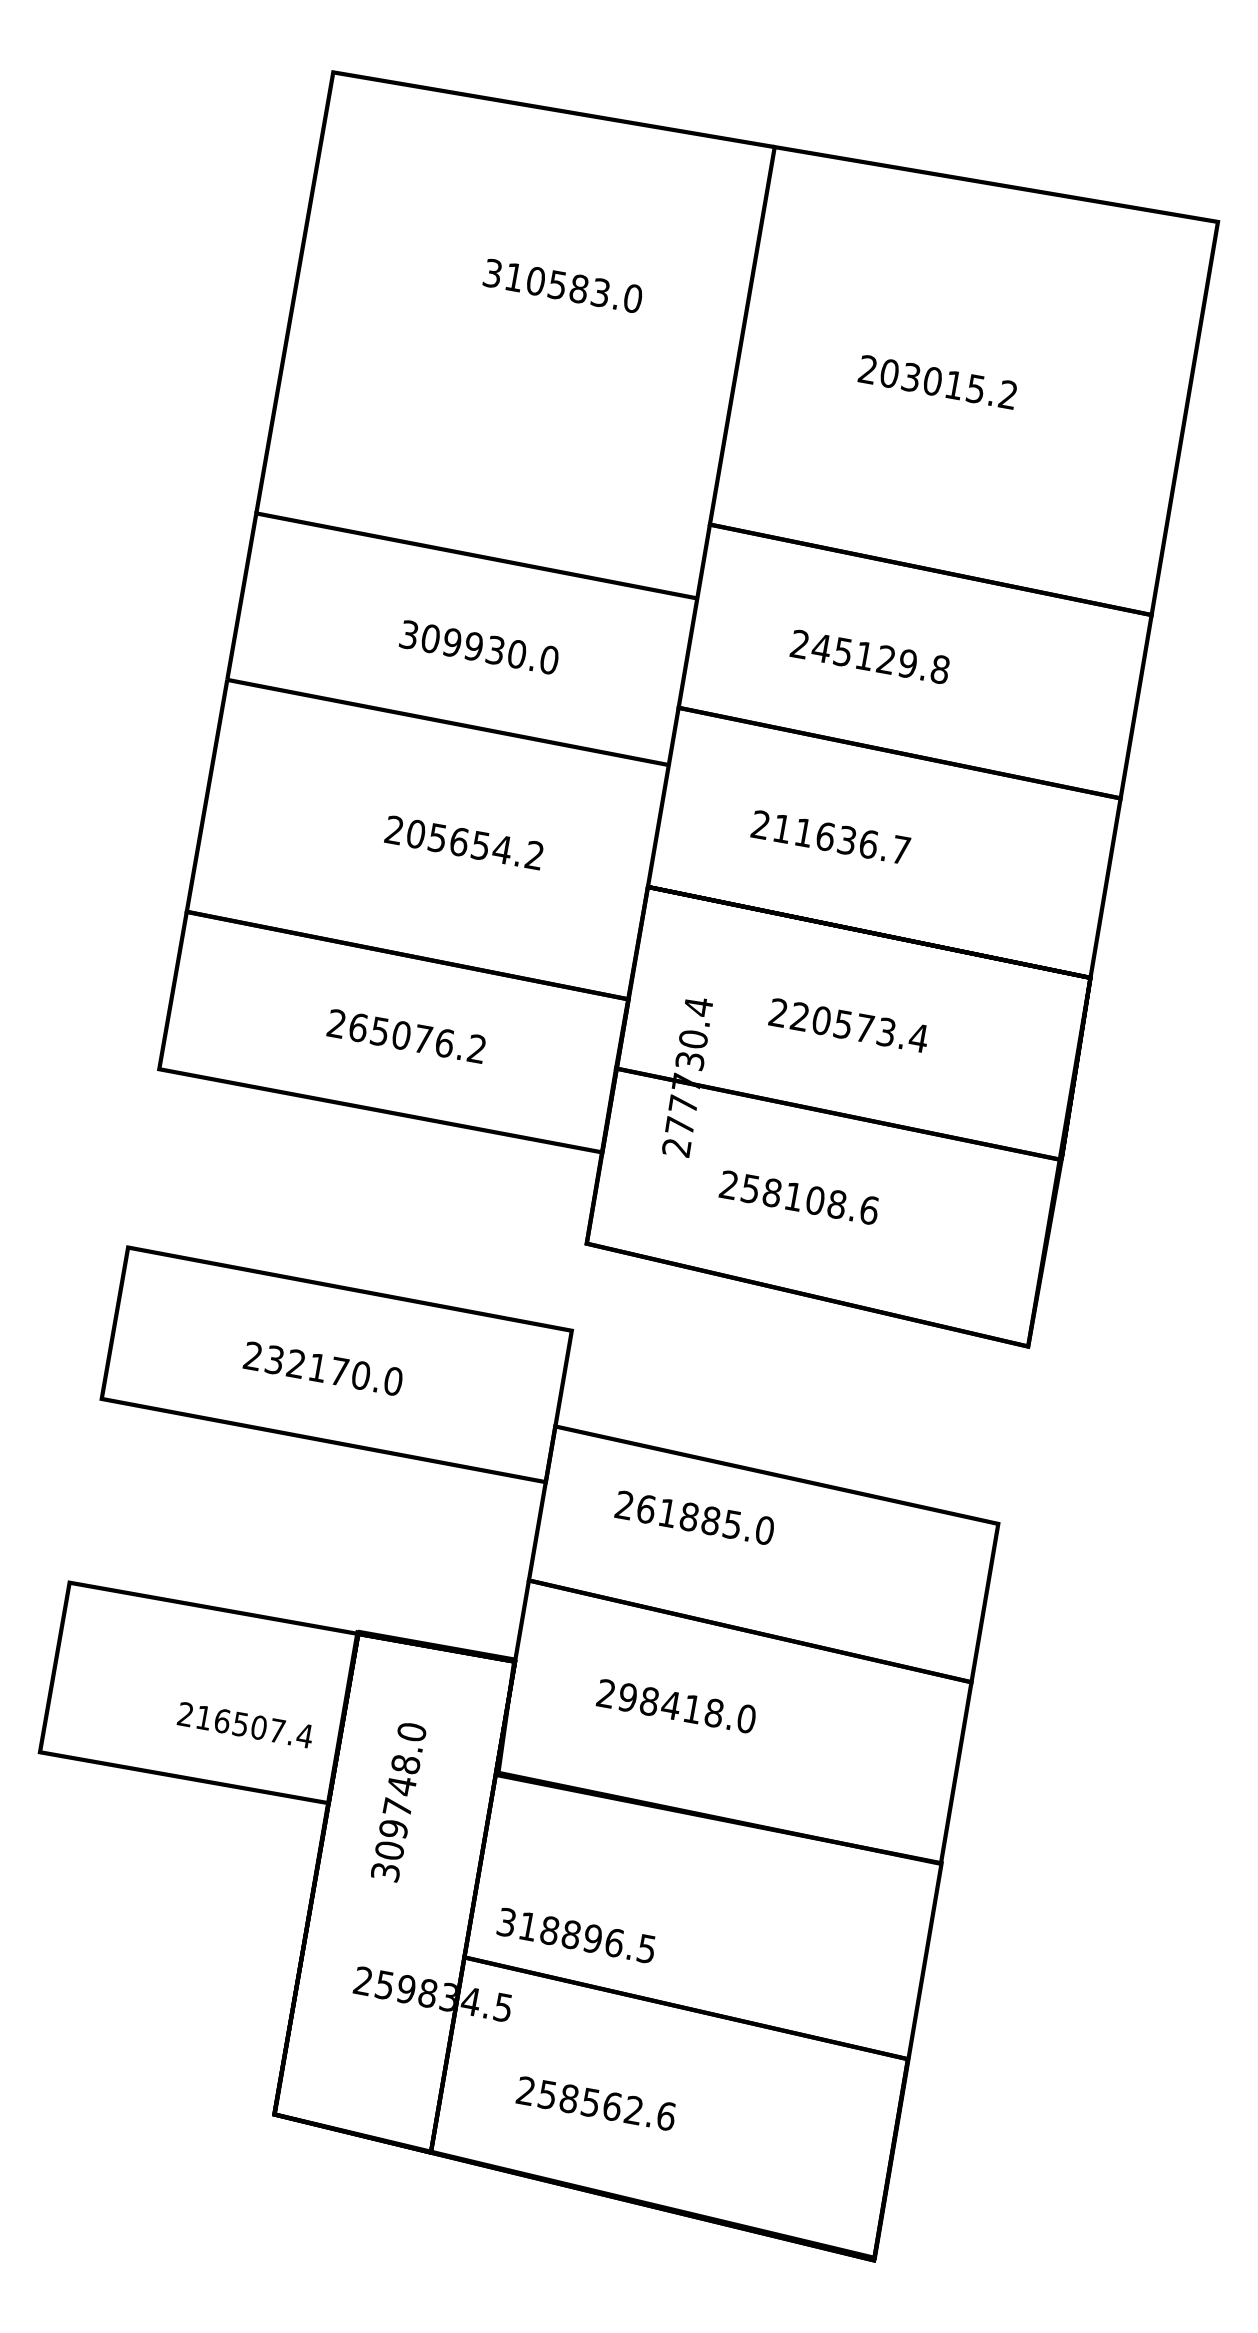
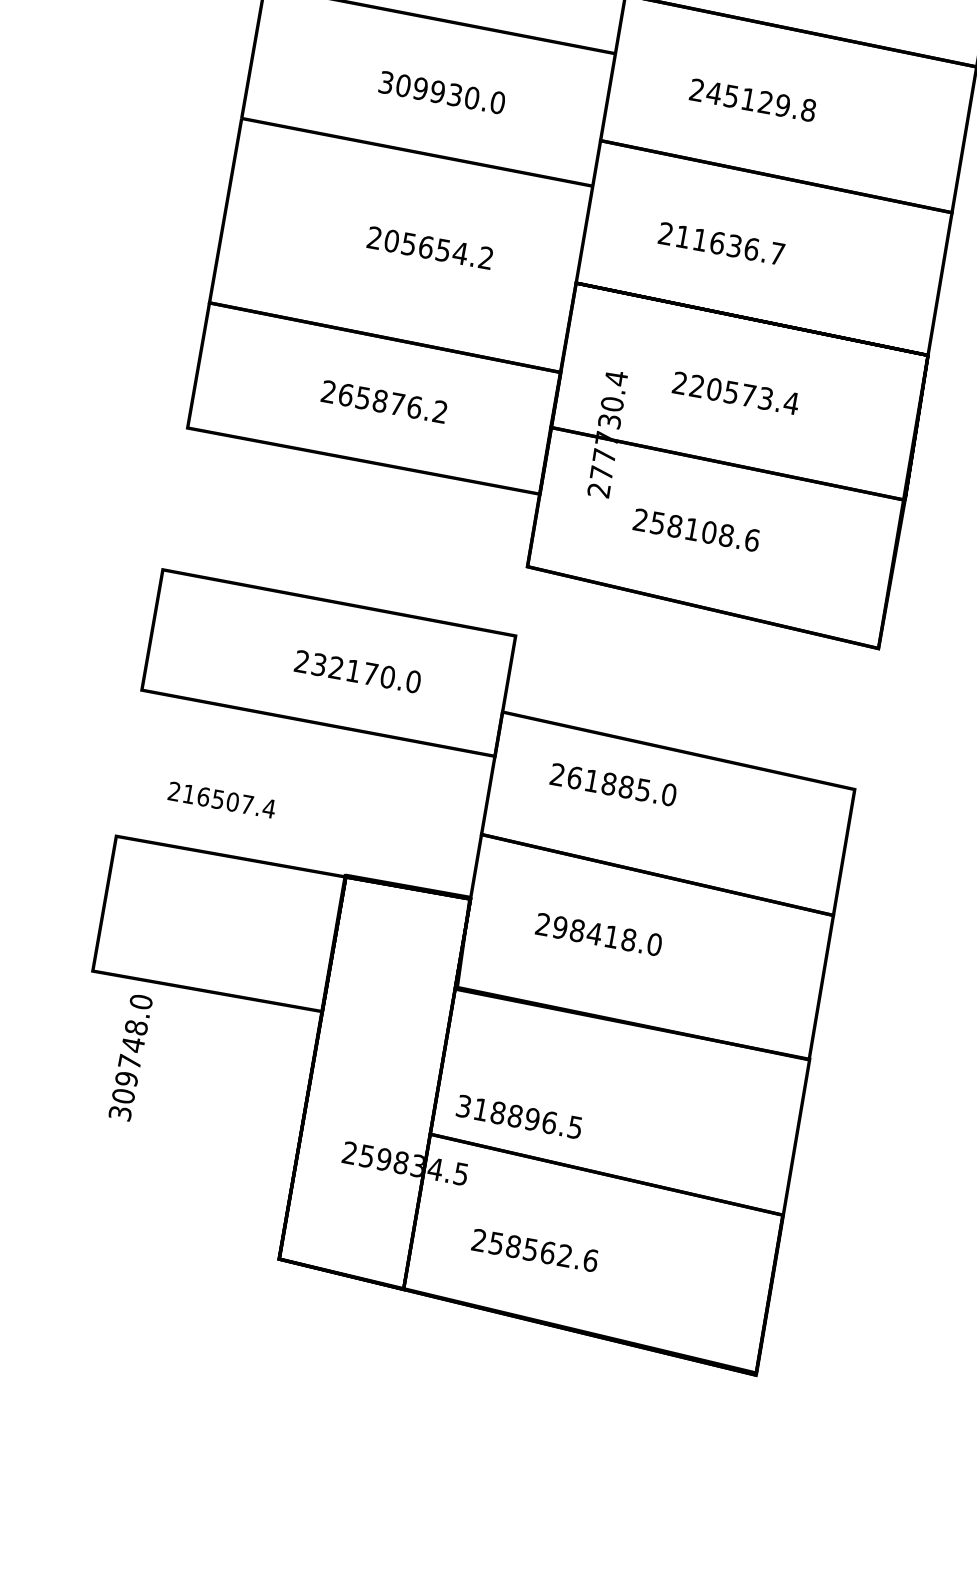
text: (401, 1035) -> (380, 401), 265076.2 -> 265876.2
text: (322, 1368) -> (357, 671), moved
text: (243, 1725) -> (220, 800), moved
text: (398, 1802) -> (130, 1057), moved

